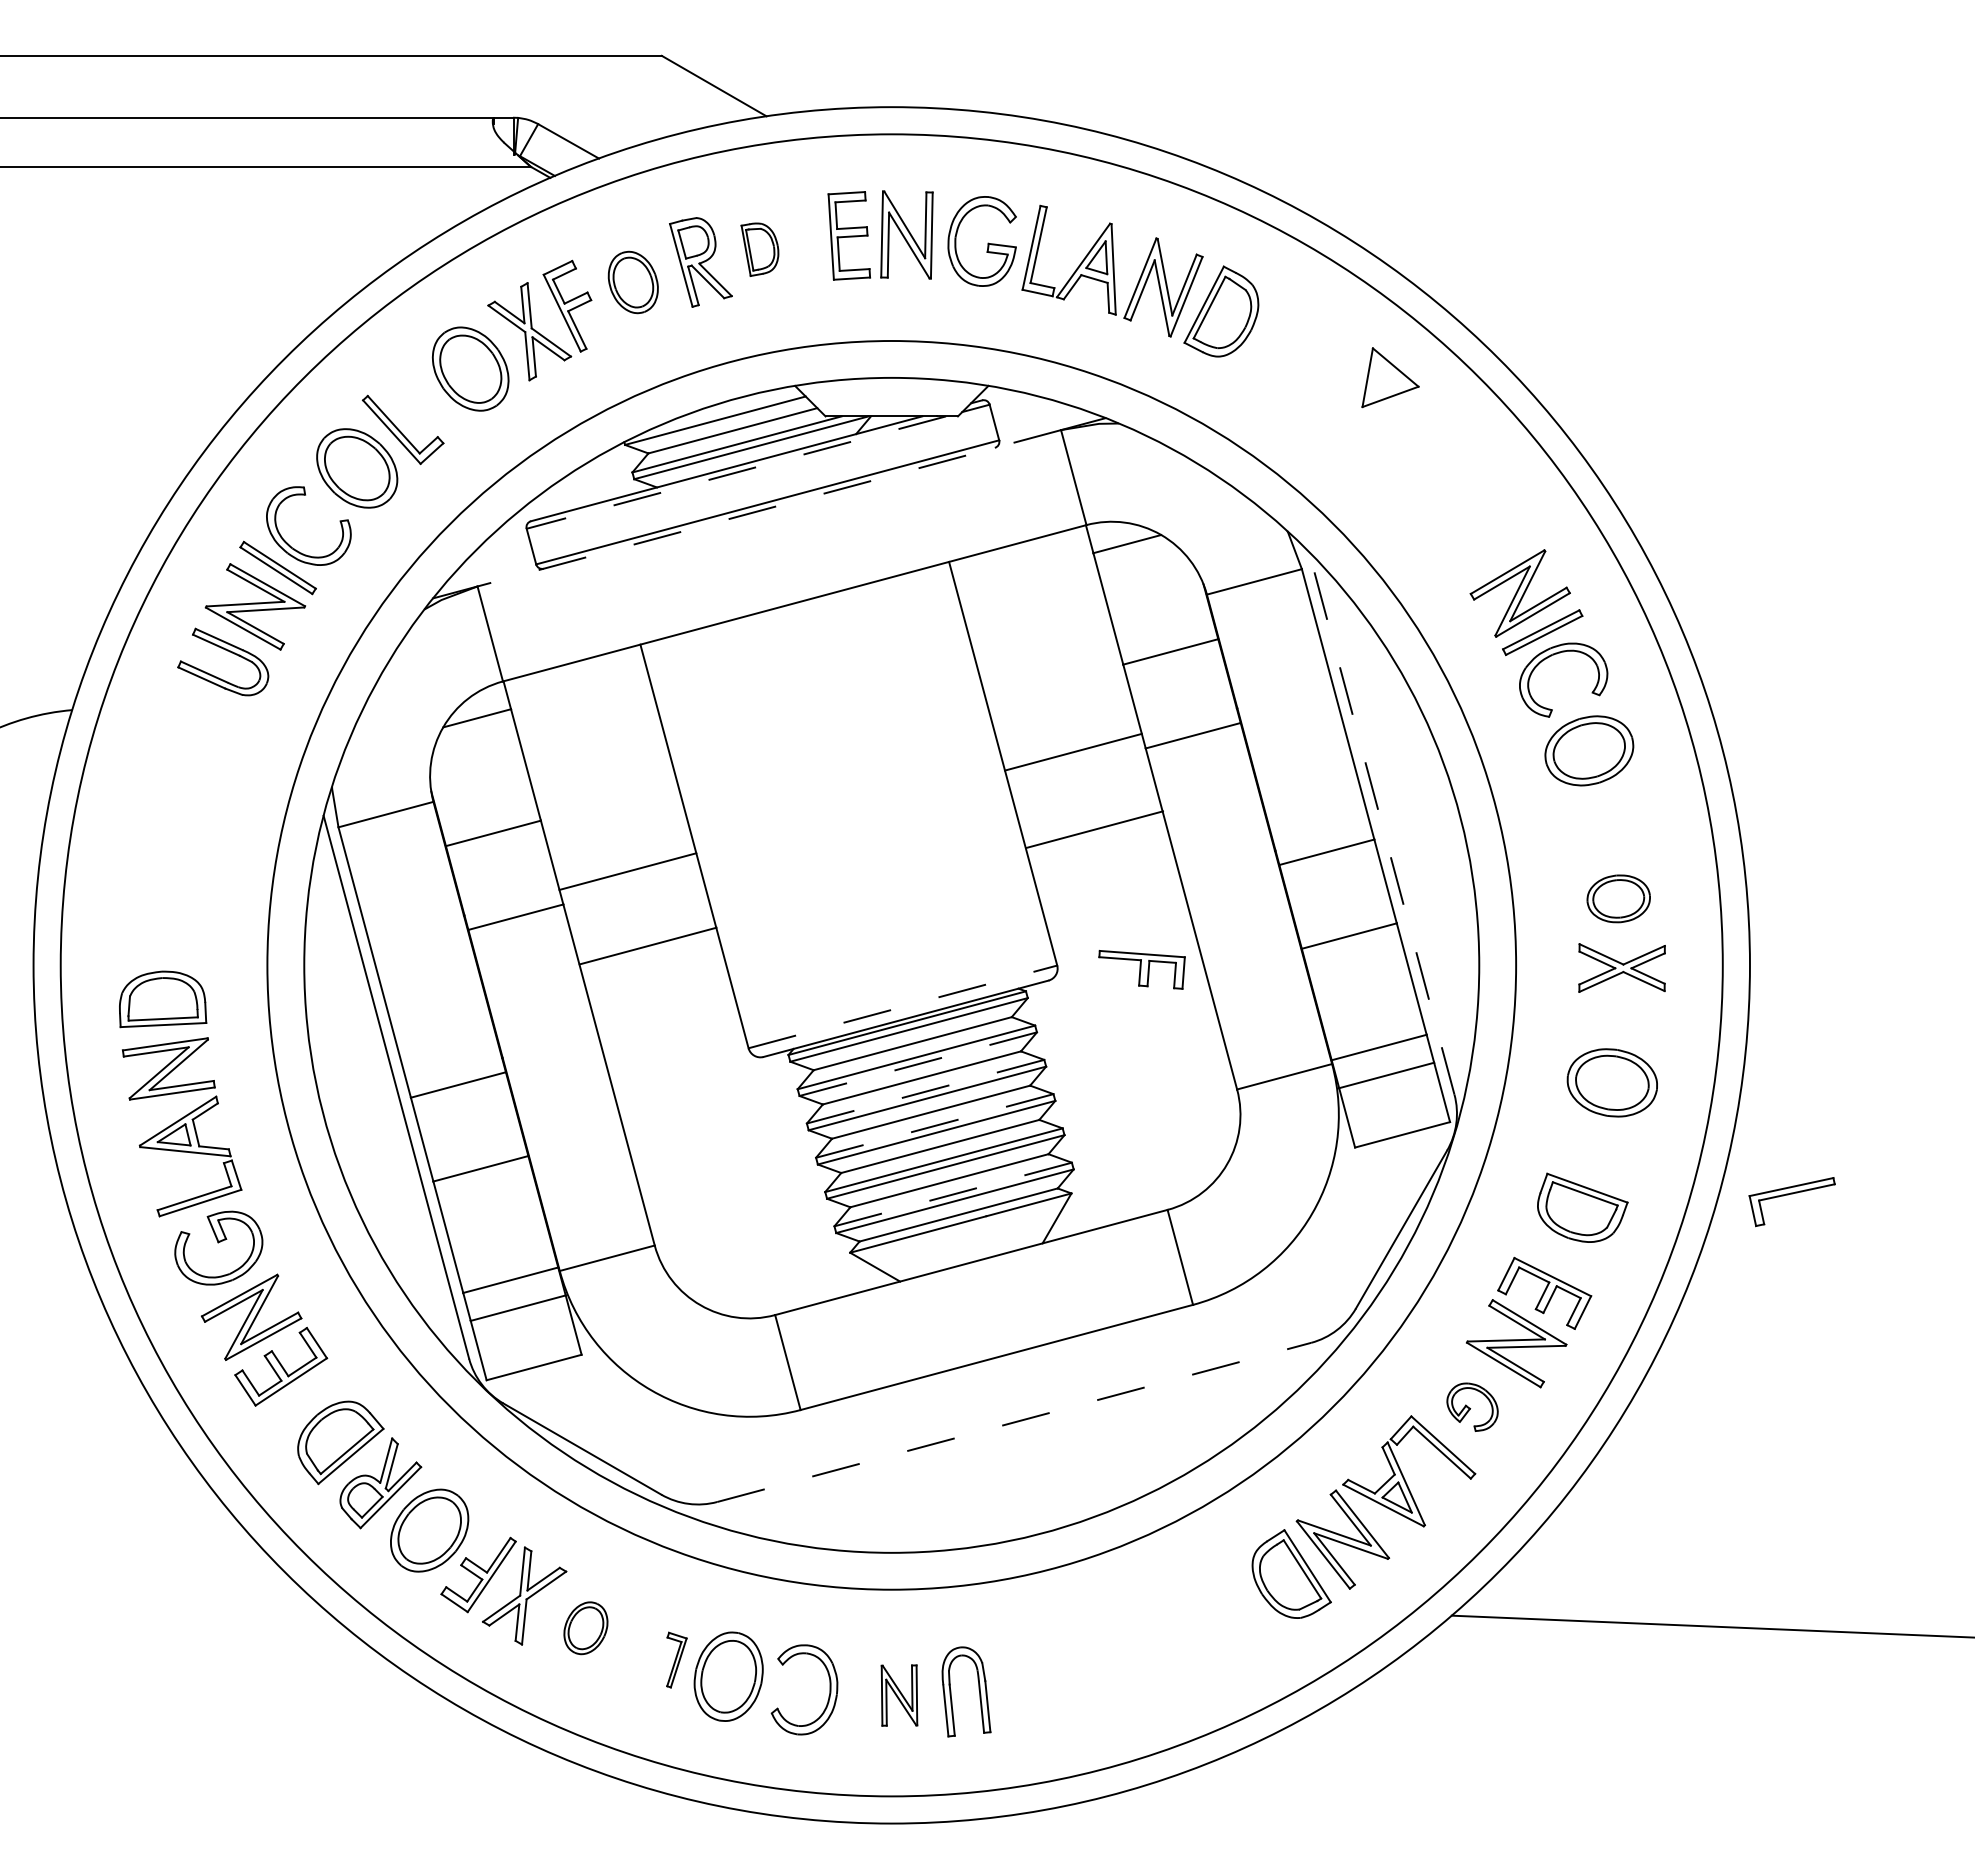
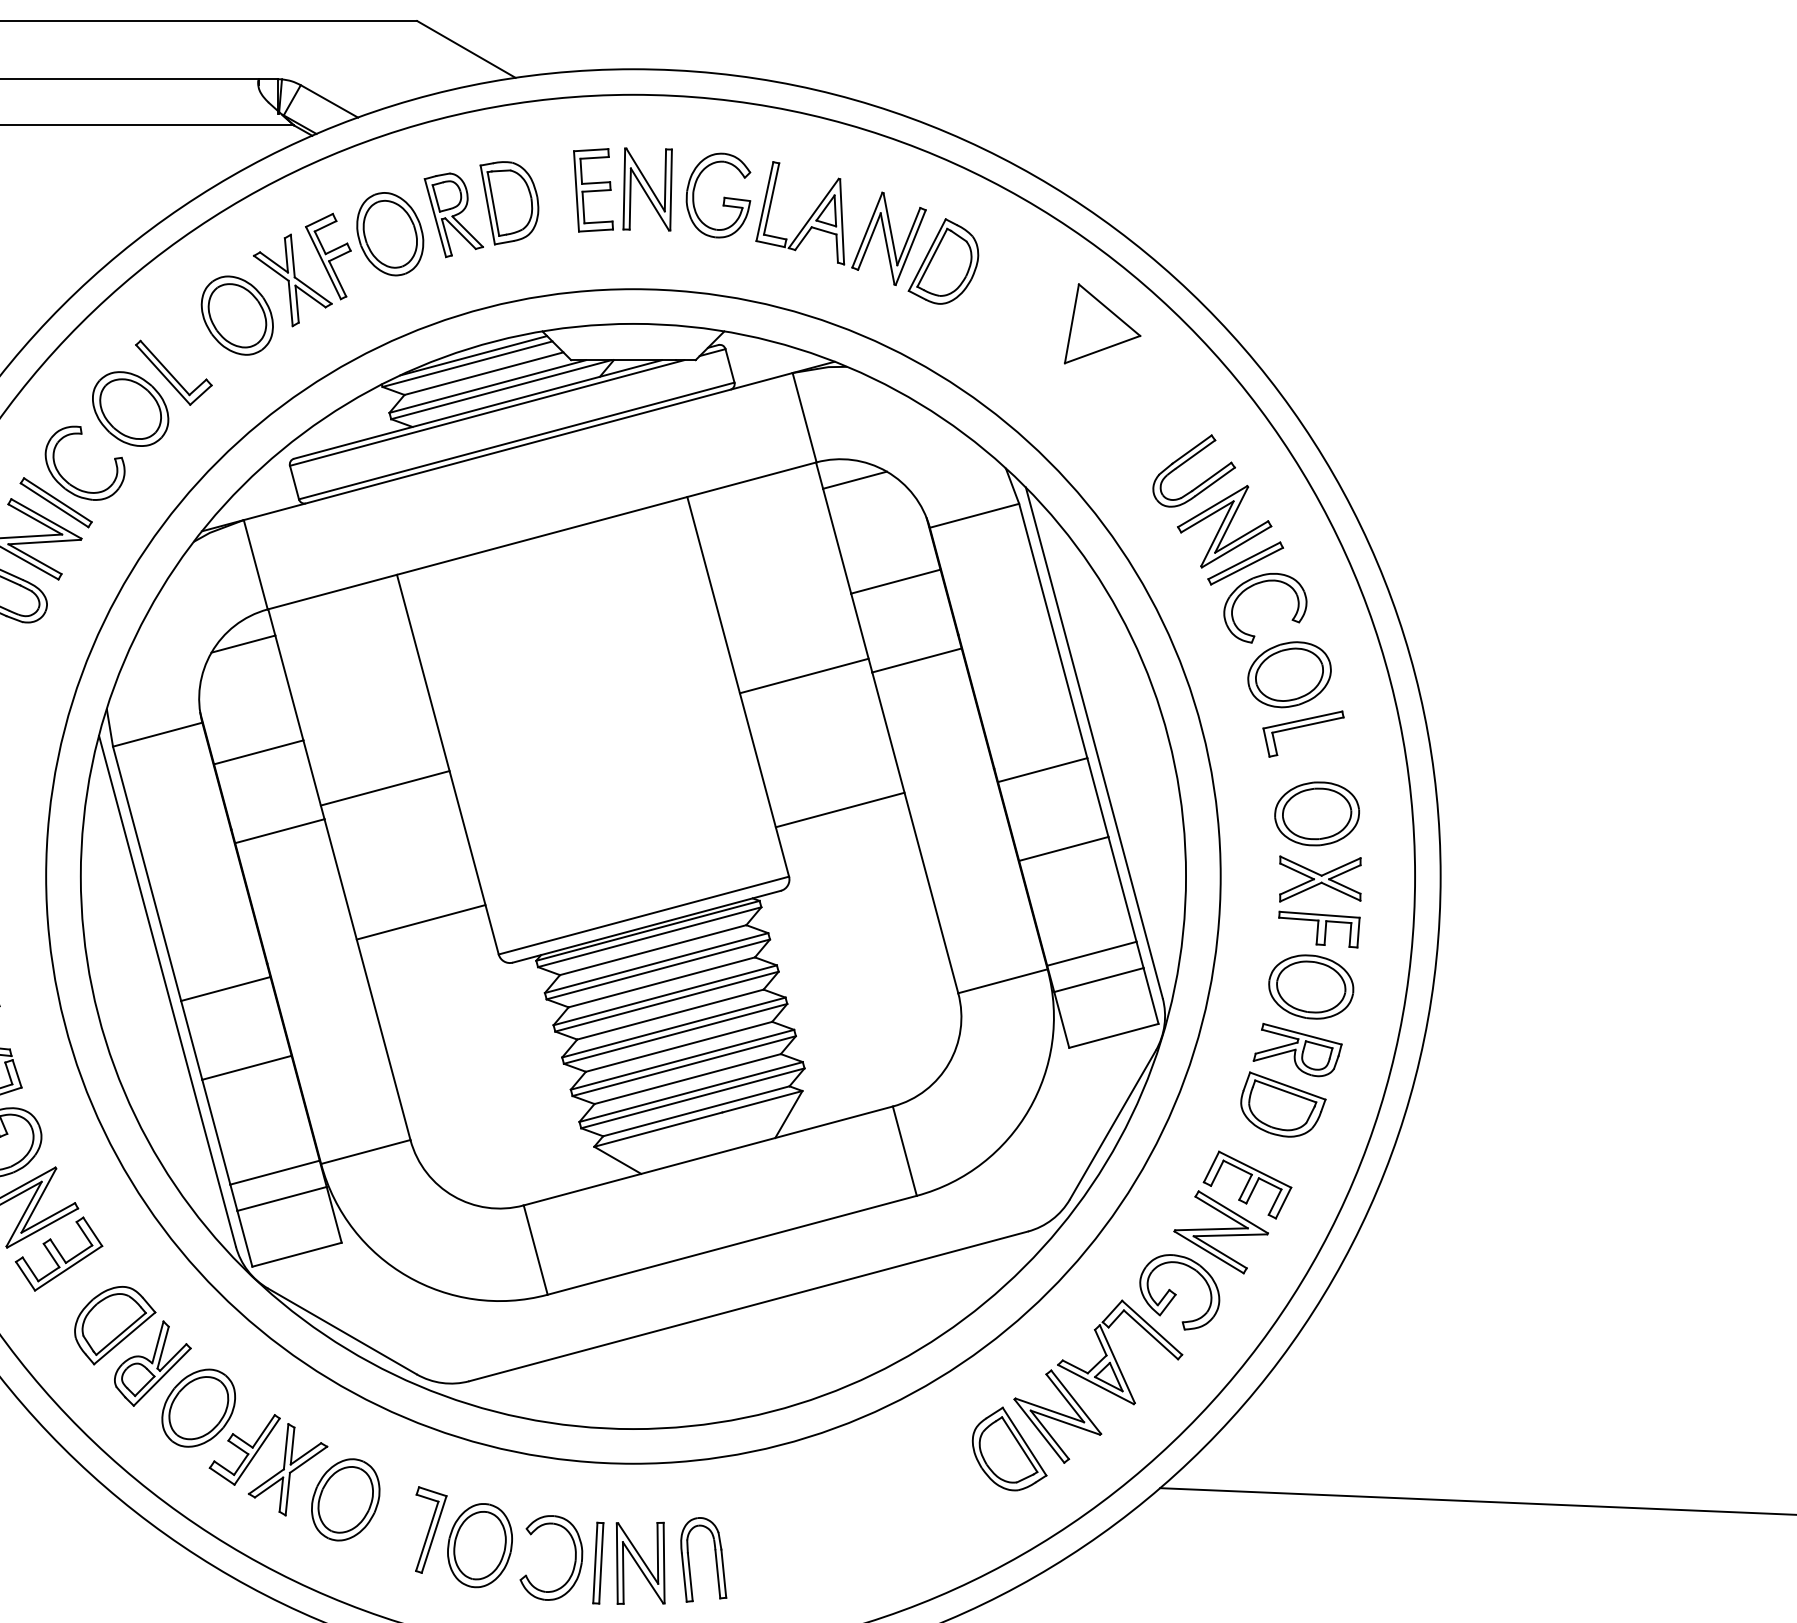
part: (759, 249) -> (509, 203), size x1.67
part: (633, 282) -> (390, 234), size x1.43
part: (1390, 377) -> (1102, 323), size x1.43
line: (722, 411) -> (474, 355), added
line: (735, 472) -> (486, 412), dashed -> solid
line: (768, 508) -> (517, 446), dashed -> solid
part: (1480, 524) -> (1187, 461), added
line: (1381, 822) -> (1094, 742), dashed -> solid
line: (1094, 829) -> (840, 809), moved
part: (1618, 898) -> (1316, 813), size x1.43
line: (647, 945) -> (420, 921), moved
part: (1141, 969) -> (1318, 929), moved
line: (902, 1006) -> (643, 915), dashed -> solid
line: (918, 1064) -> (658, 969), dashed -> solid
line: (925, 1091) -> (665, 995), dashed -> solid
line: (934, 1125) -> (673, 1027), dashed -> solid
part: (1597, 1149) -> (1297, 1049), added
line: (953, 1194) -> (691, 1092), dashed -> solid
part: (1788, 1195) -> (1300, 728), moved
part: (1472, 1406) -> (1179, 1291), size x1.67
line: (1014, 1422) -> (748, 1306), dashed -> solid
part: (585, 1628) -> (345, 1500), size x1.67
part: (676, 1659) -> (430, 1529), size x1.67
part: (854, 1695) -> (598, 1563), added
part: (899, 1695) -> (640, 1563), size x1.43

